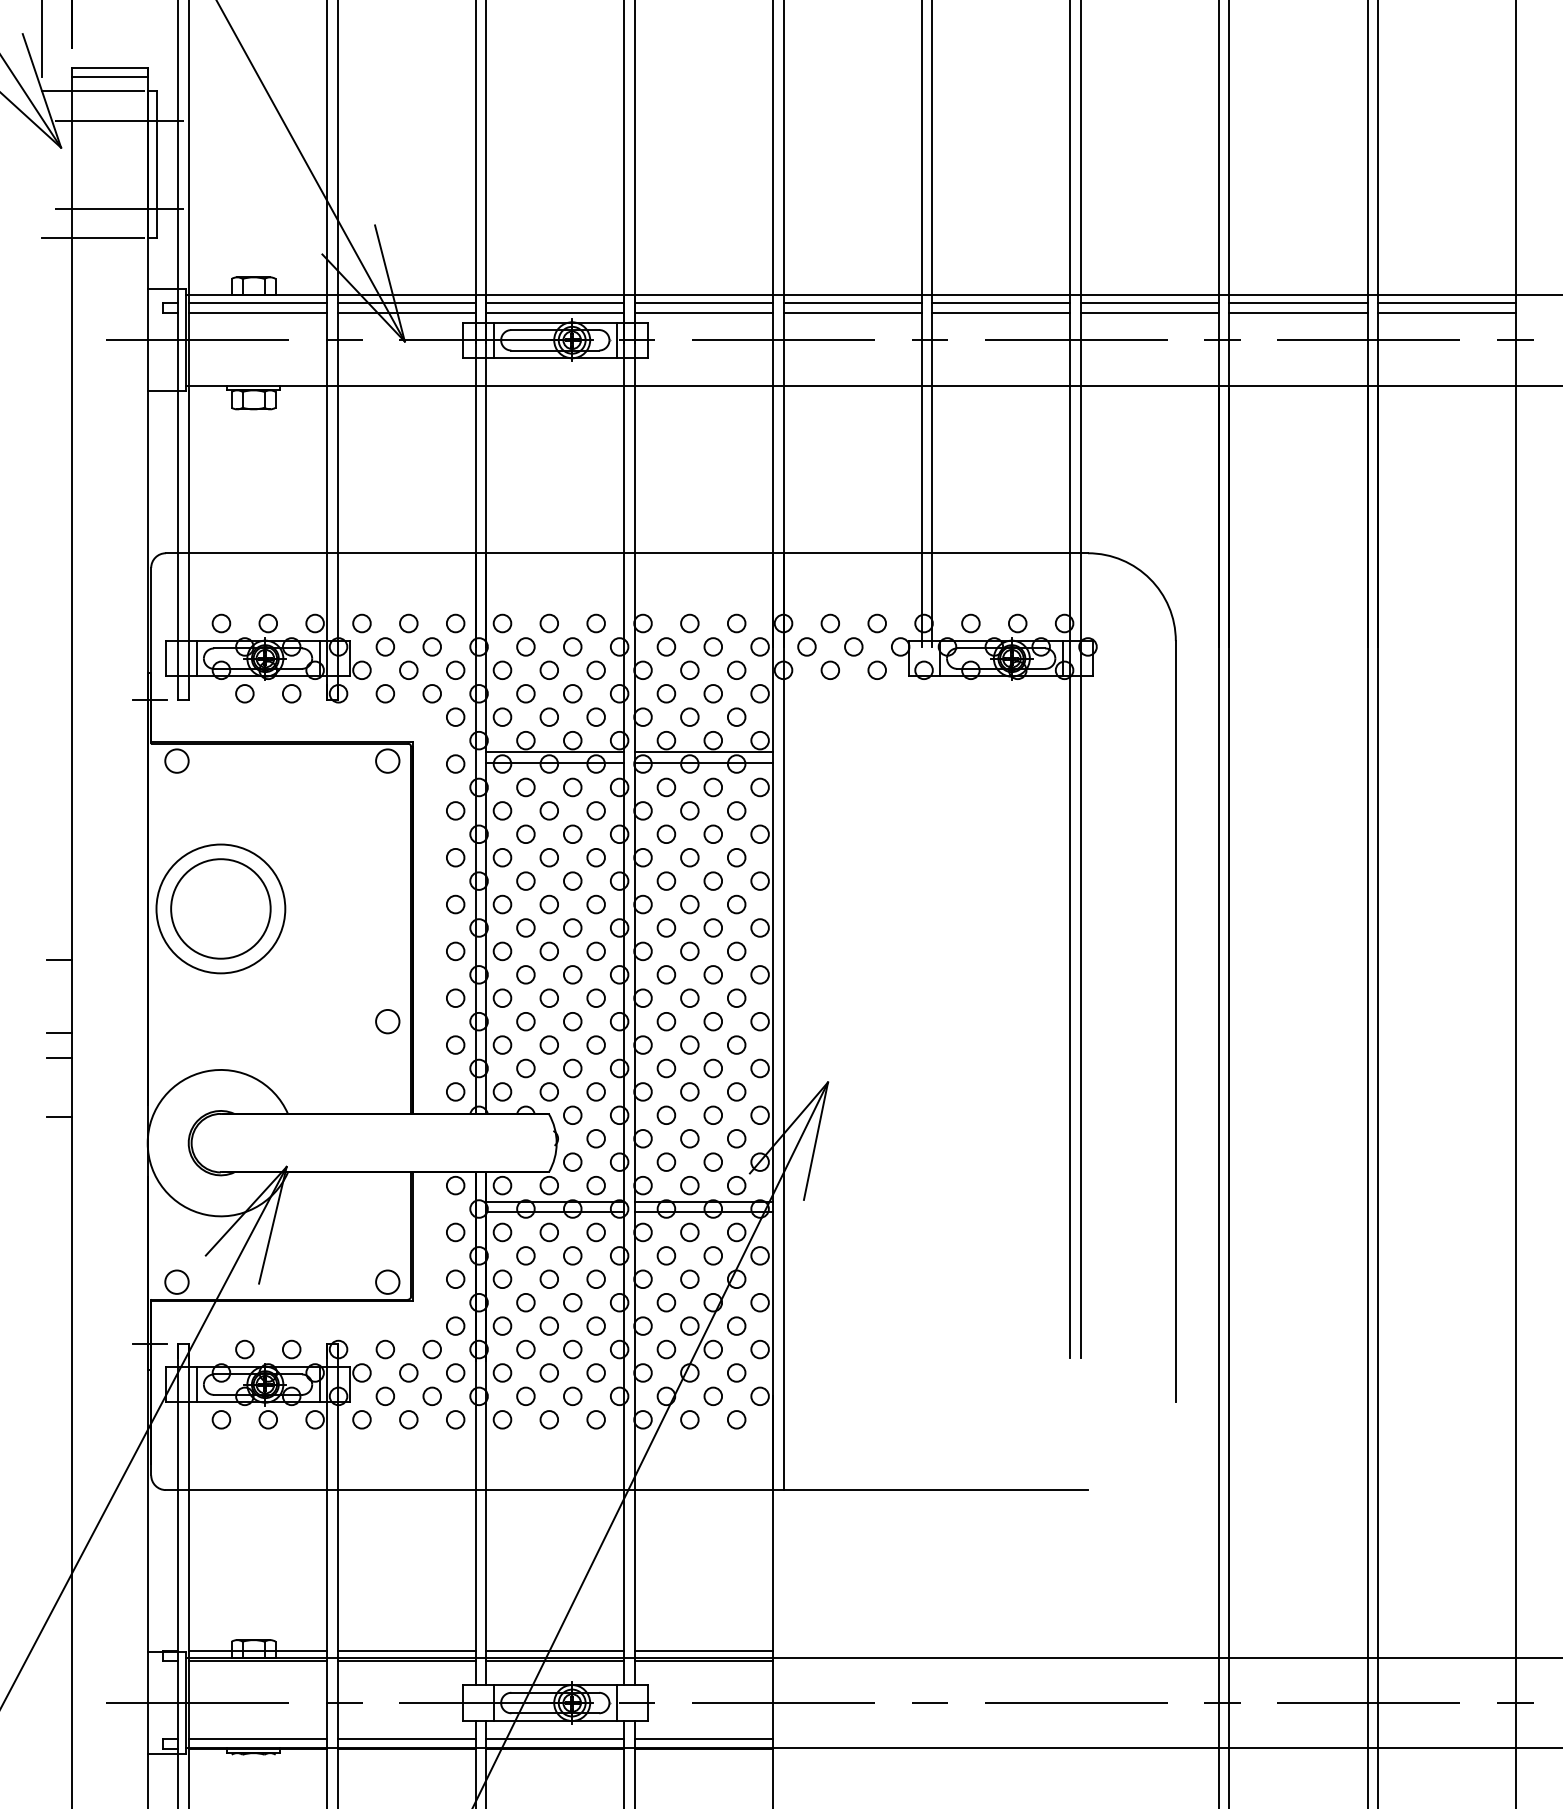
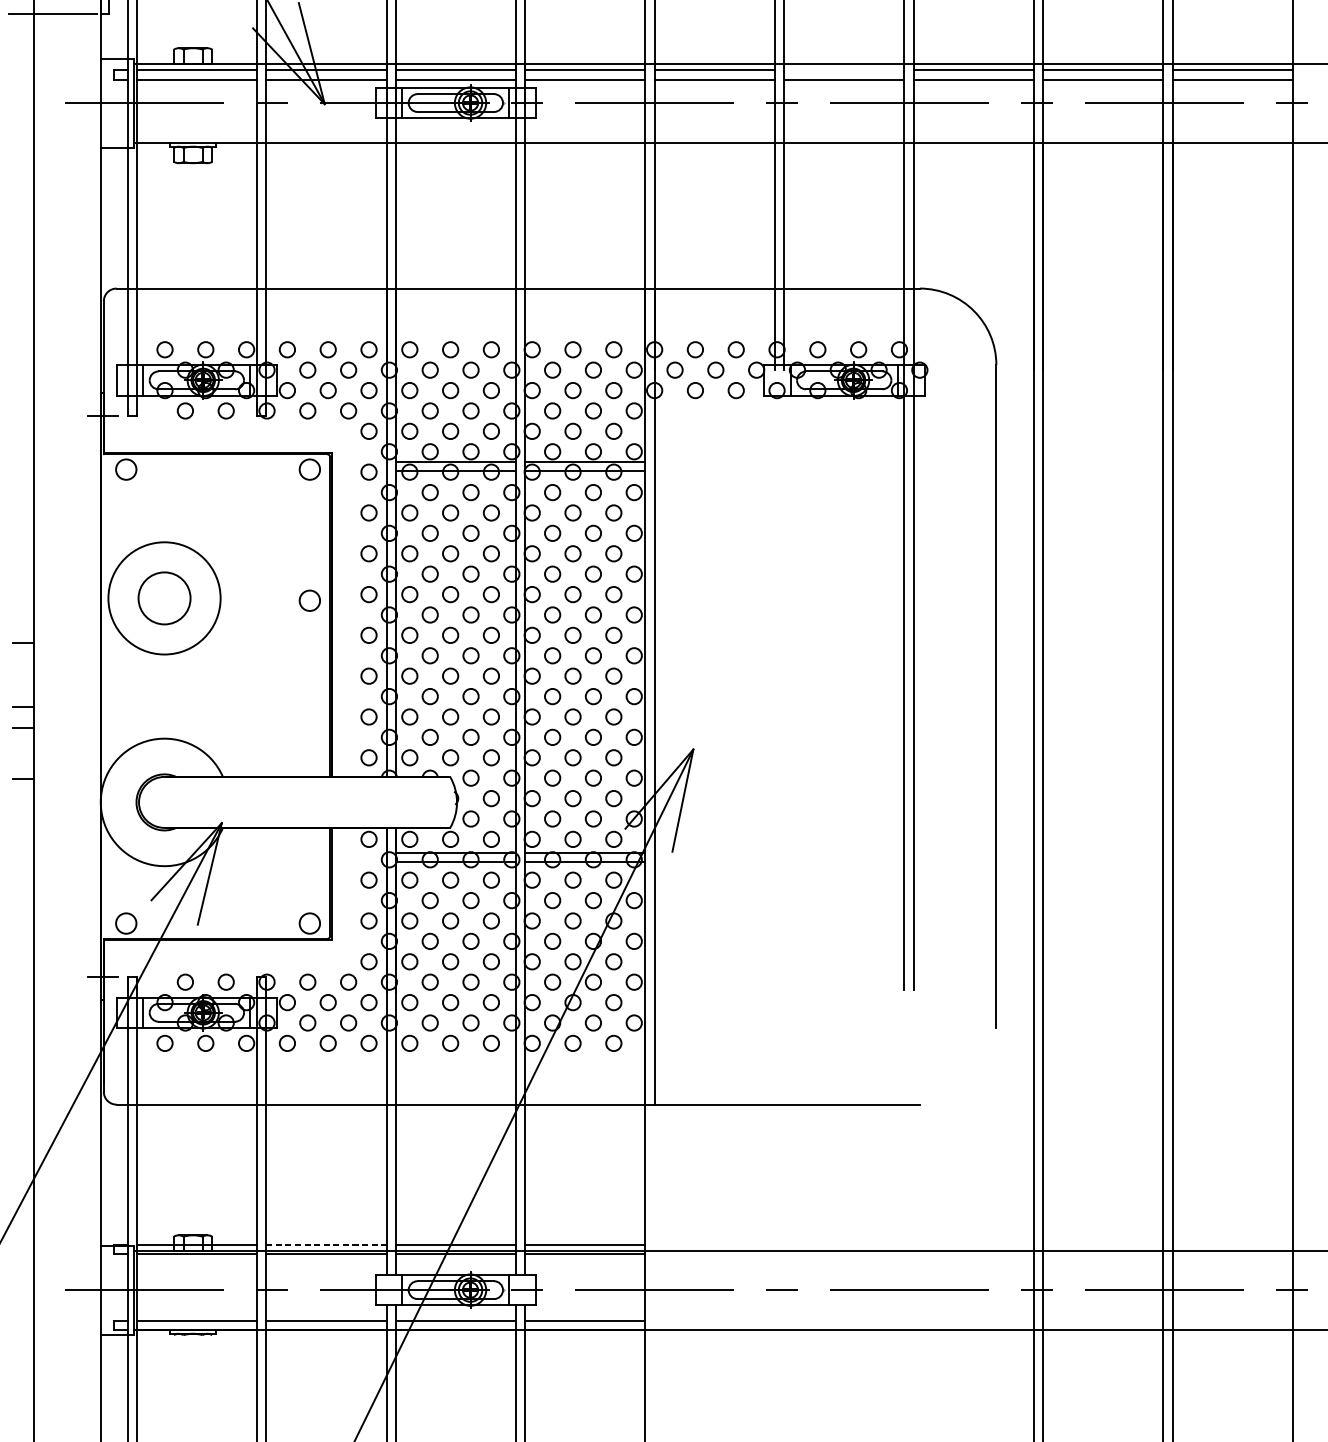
line: (1001, 302) -> (844, 70), removed
circle: (220, 908) -> (164, 598), size x0.6
circle: (387, 1021) -> (309, 600), moved
line: (407, 1650) -> (327, 1244), solid -> dashed

